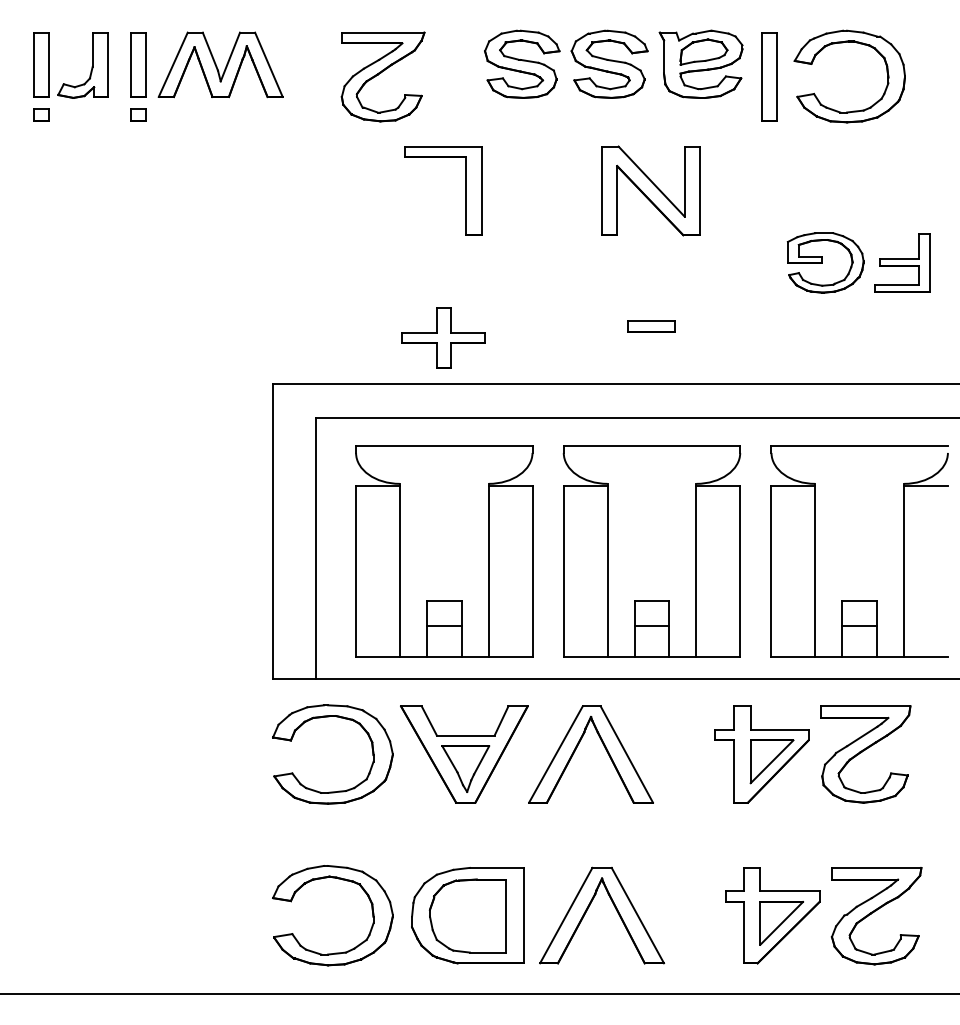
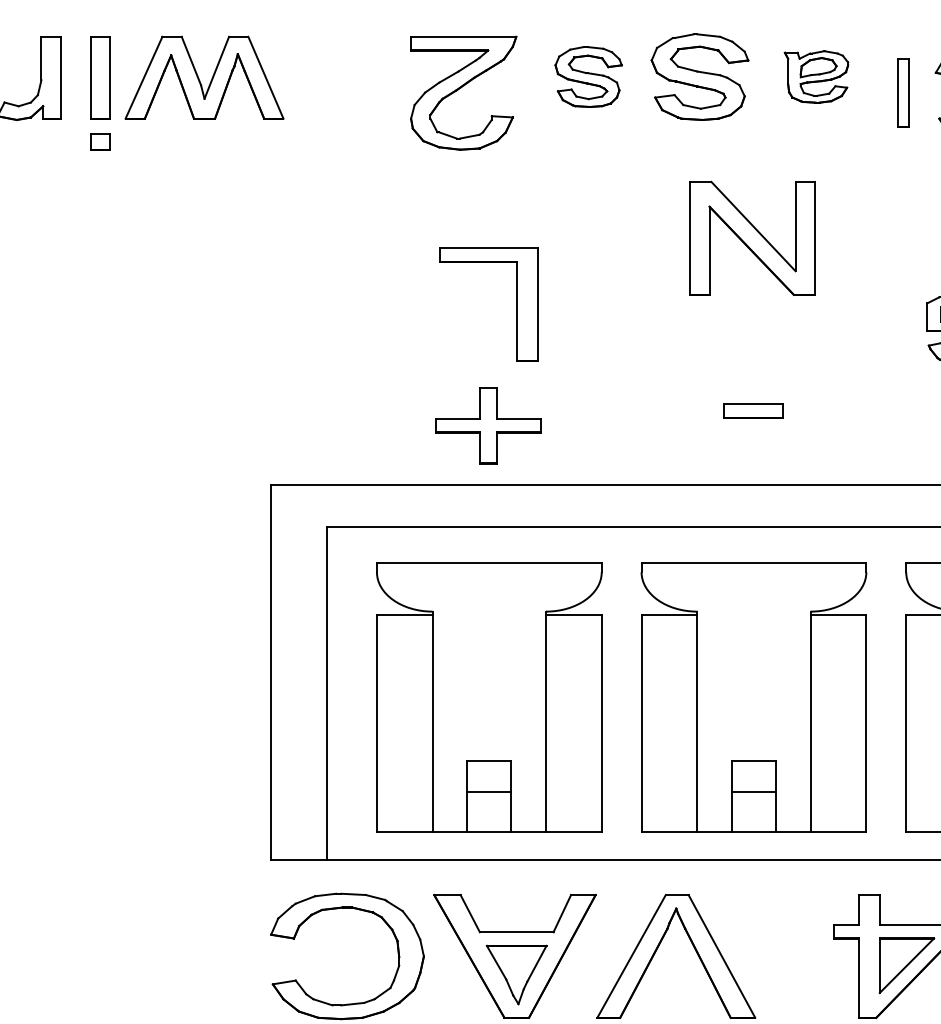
part: (522, 63) -> (588, 76), size x0.7
part: (700, 63) -> (815, 76), size x0.6
part: (382, 76) -> (462, 92), moved
part: (769, 76) -> (903, 92), size x0.6
part: (465, 190) -> (516, 304), moved

